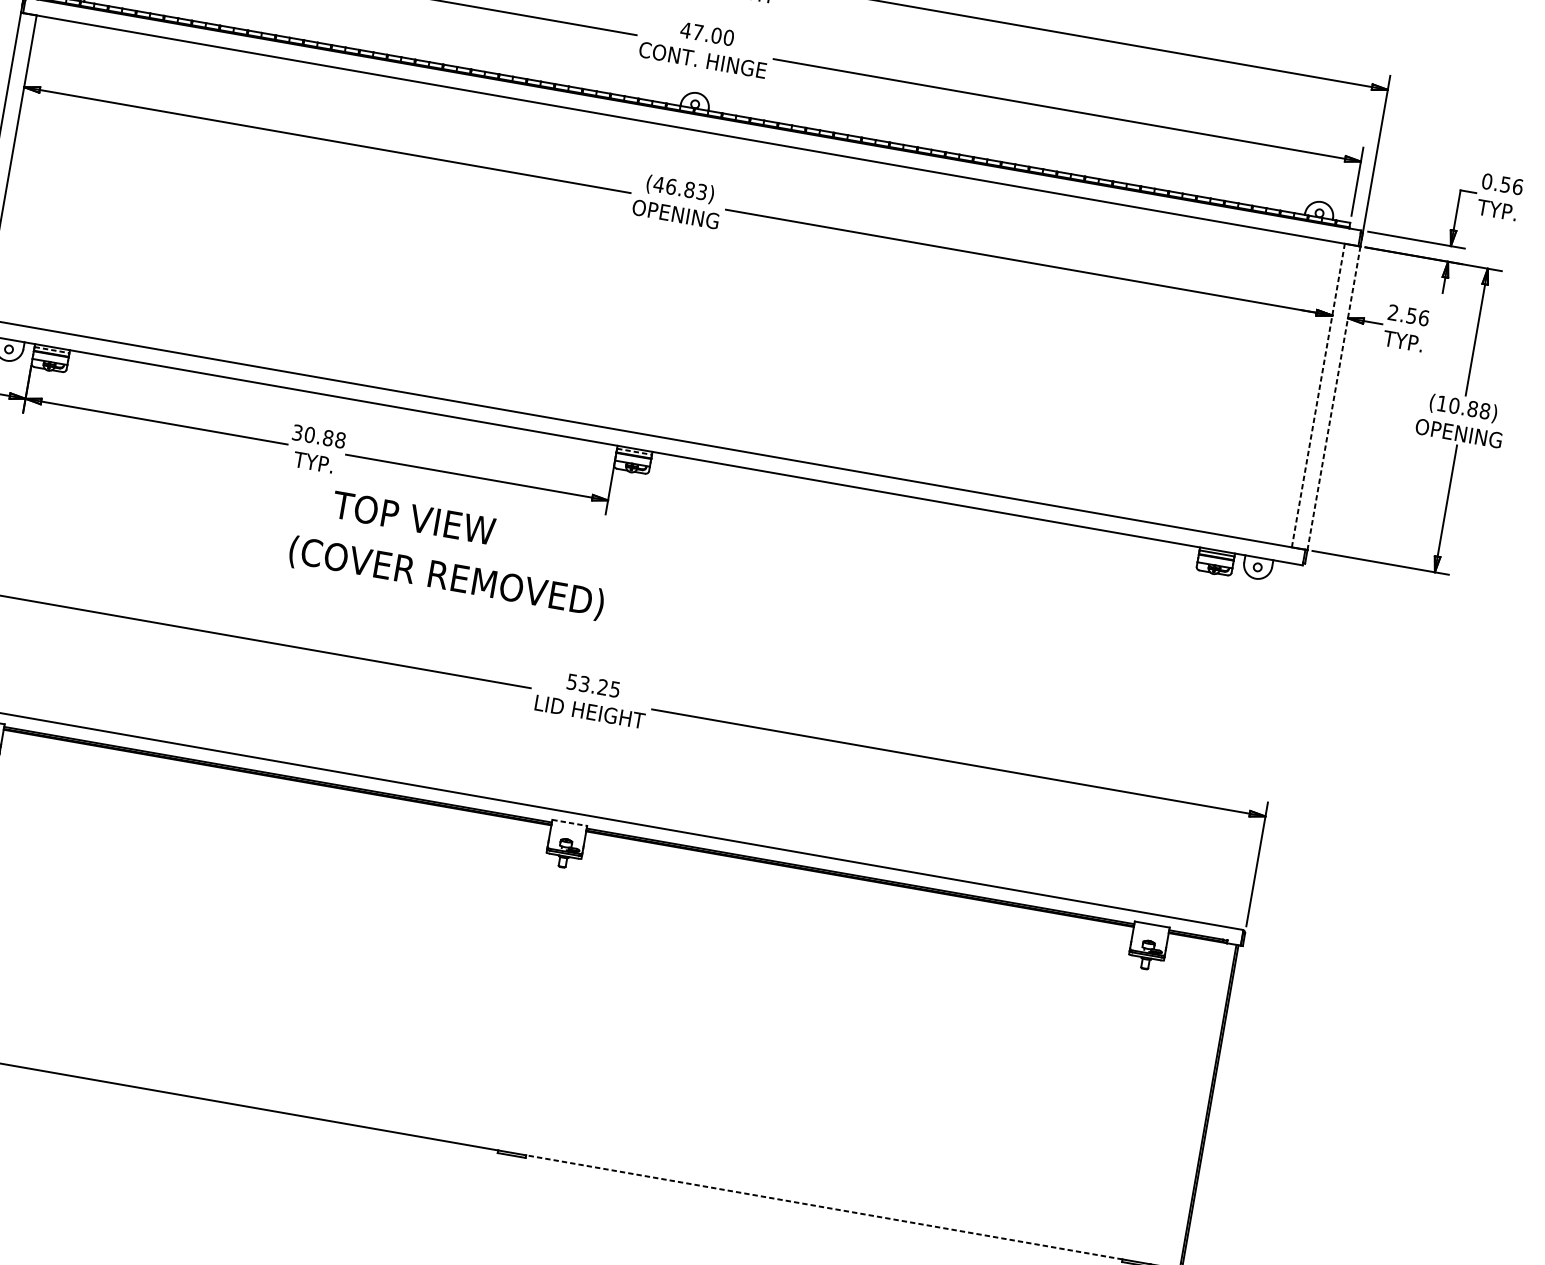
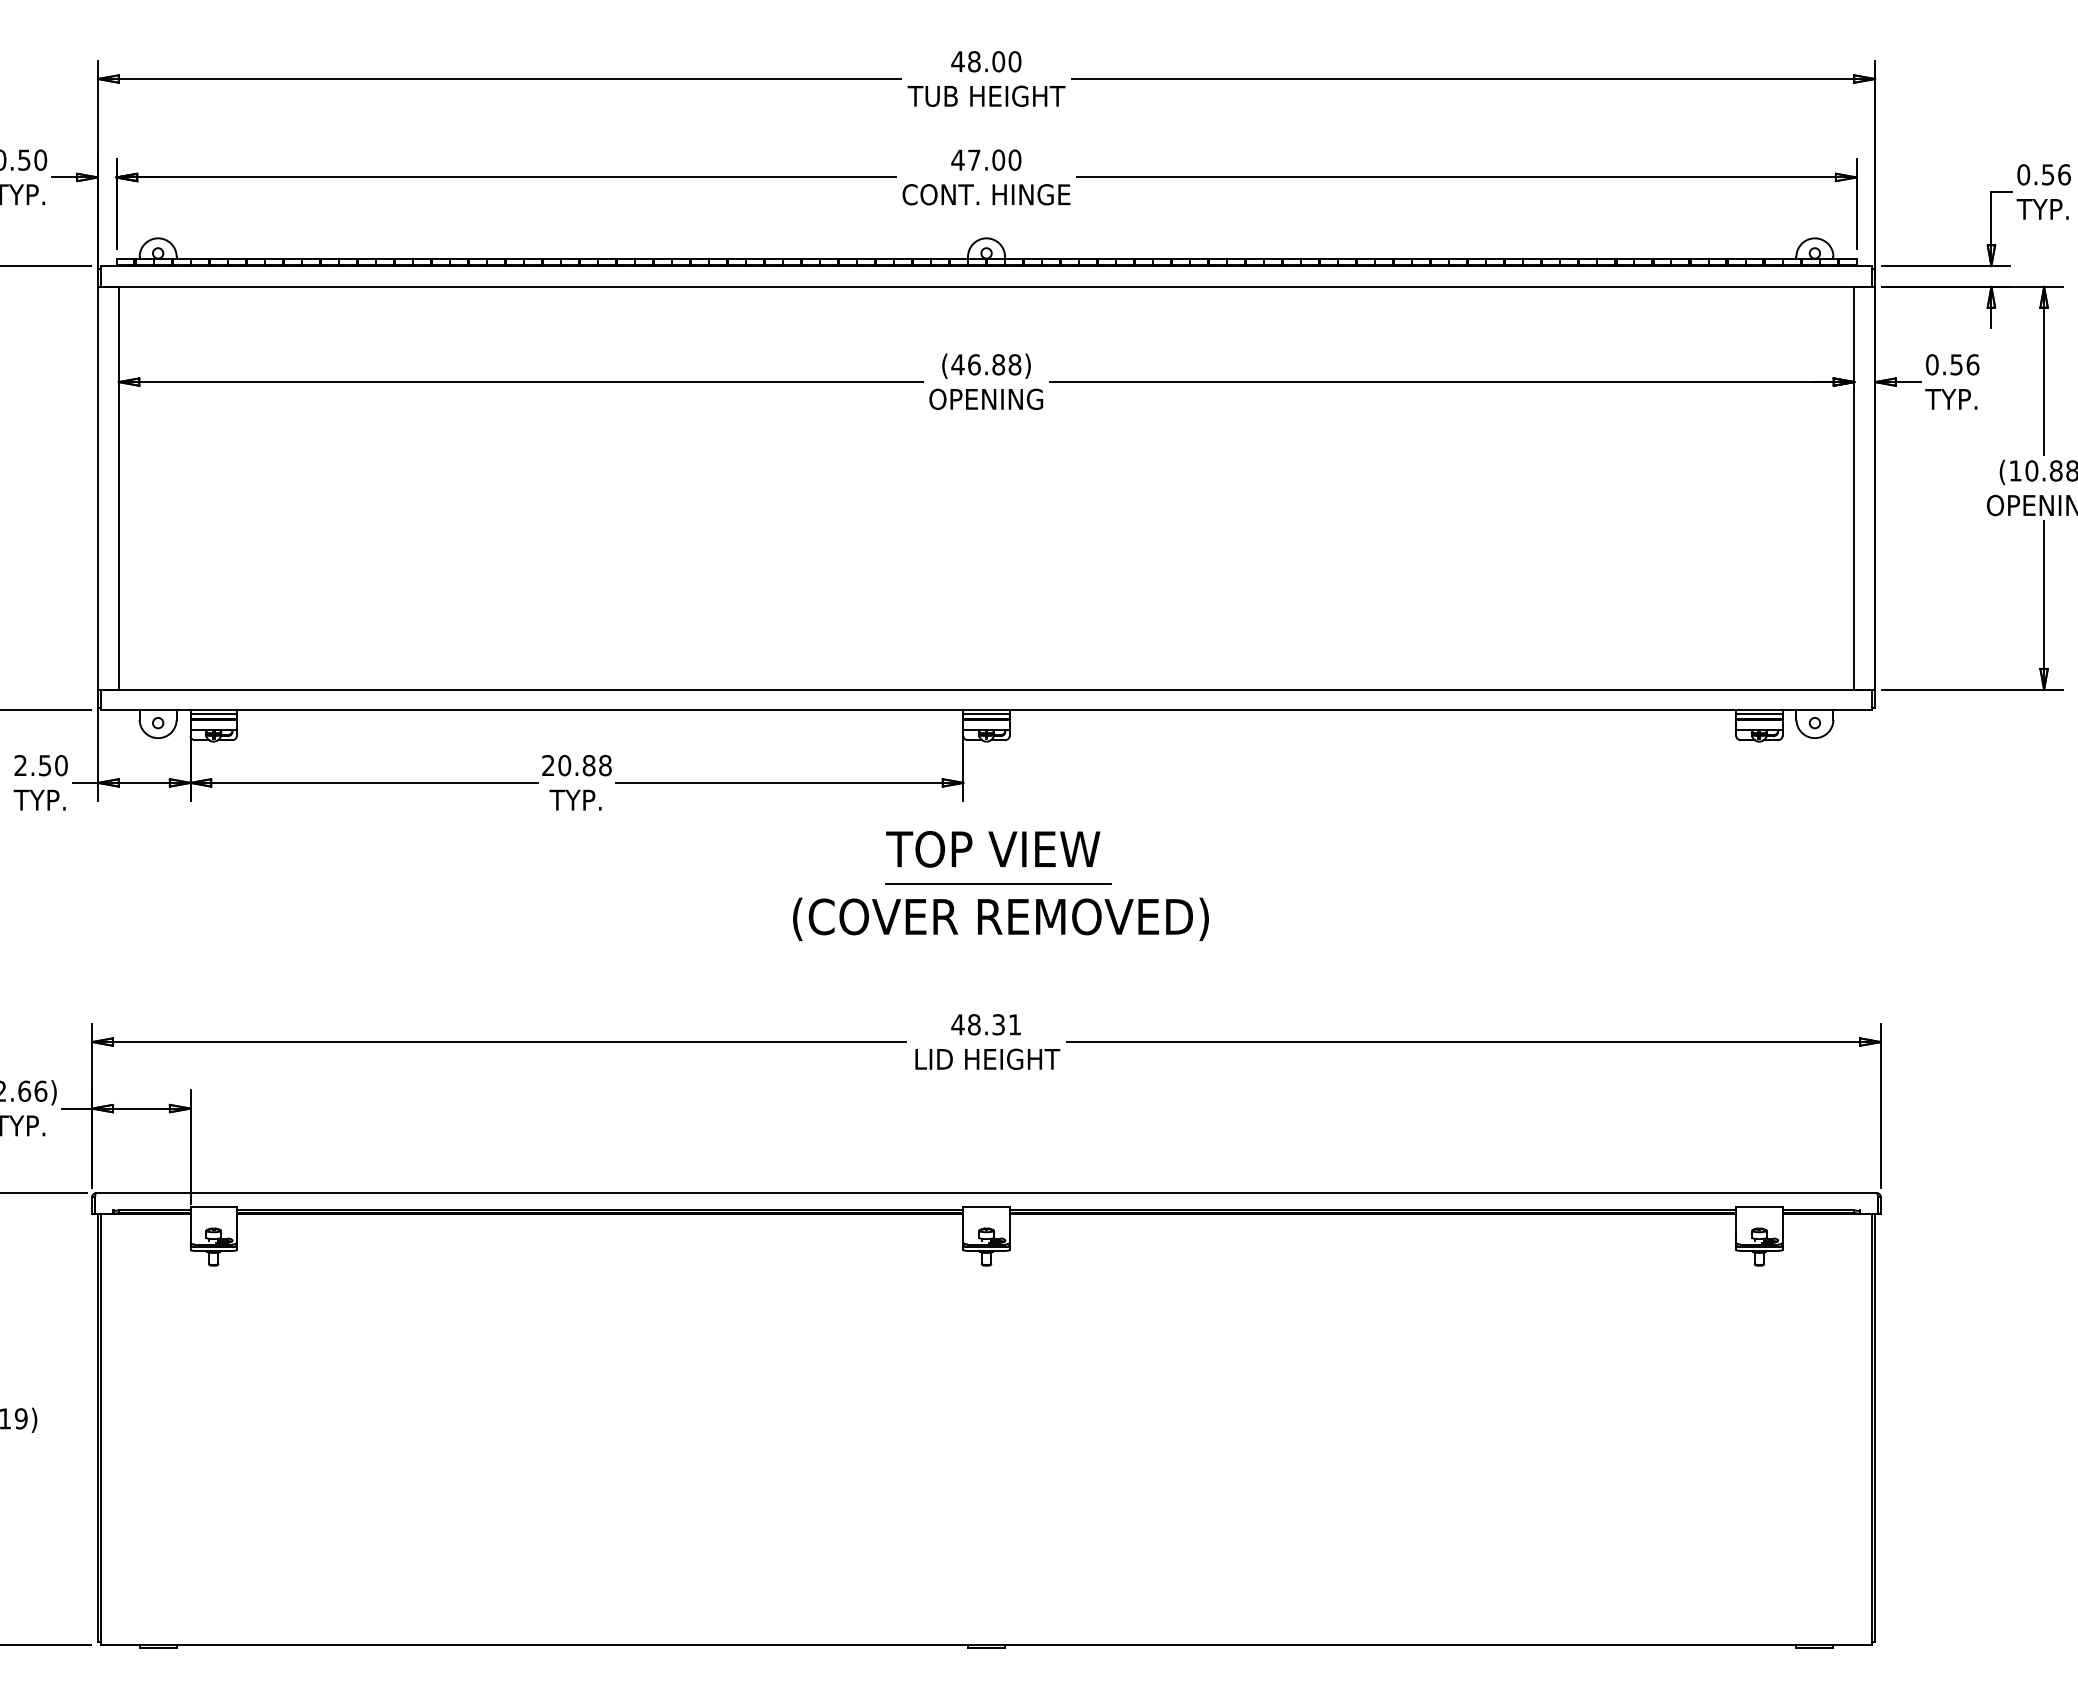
text: (701, 191) -> (1014, 364), (46.83) -> (46.88)
text: (1393, 312) -> (1932, 364), 2.56 -> 0.56
line: (52, 350) -> (214, 714), dashed -> solid
line: (1318, 395) -> (1854, 487), dashed -> solid
line: (1334, 398) -> (1875, 488), dashed -> solid
text: (297, 432) -> (548, 765), 30.88 -> 20.88
line: (635, 452) -> (987, 714), dashed -> solid
text: (413, 518) -> (993, 849), moved
text: (446, 577) -> (1000, 918), moved
line: (621, 581) -> (998, 884), added
text: (592, 685) -> (985, 1024), 53.25 -> 48.31
line: (570, 822) -> (987, 1206), dashed -> solid
line: (824, 1207) -> (1400, 1644), dashed -> solid

